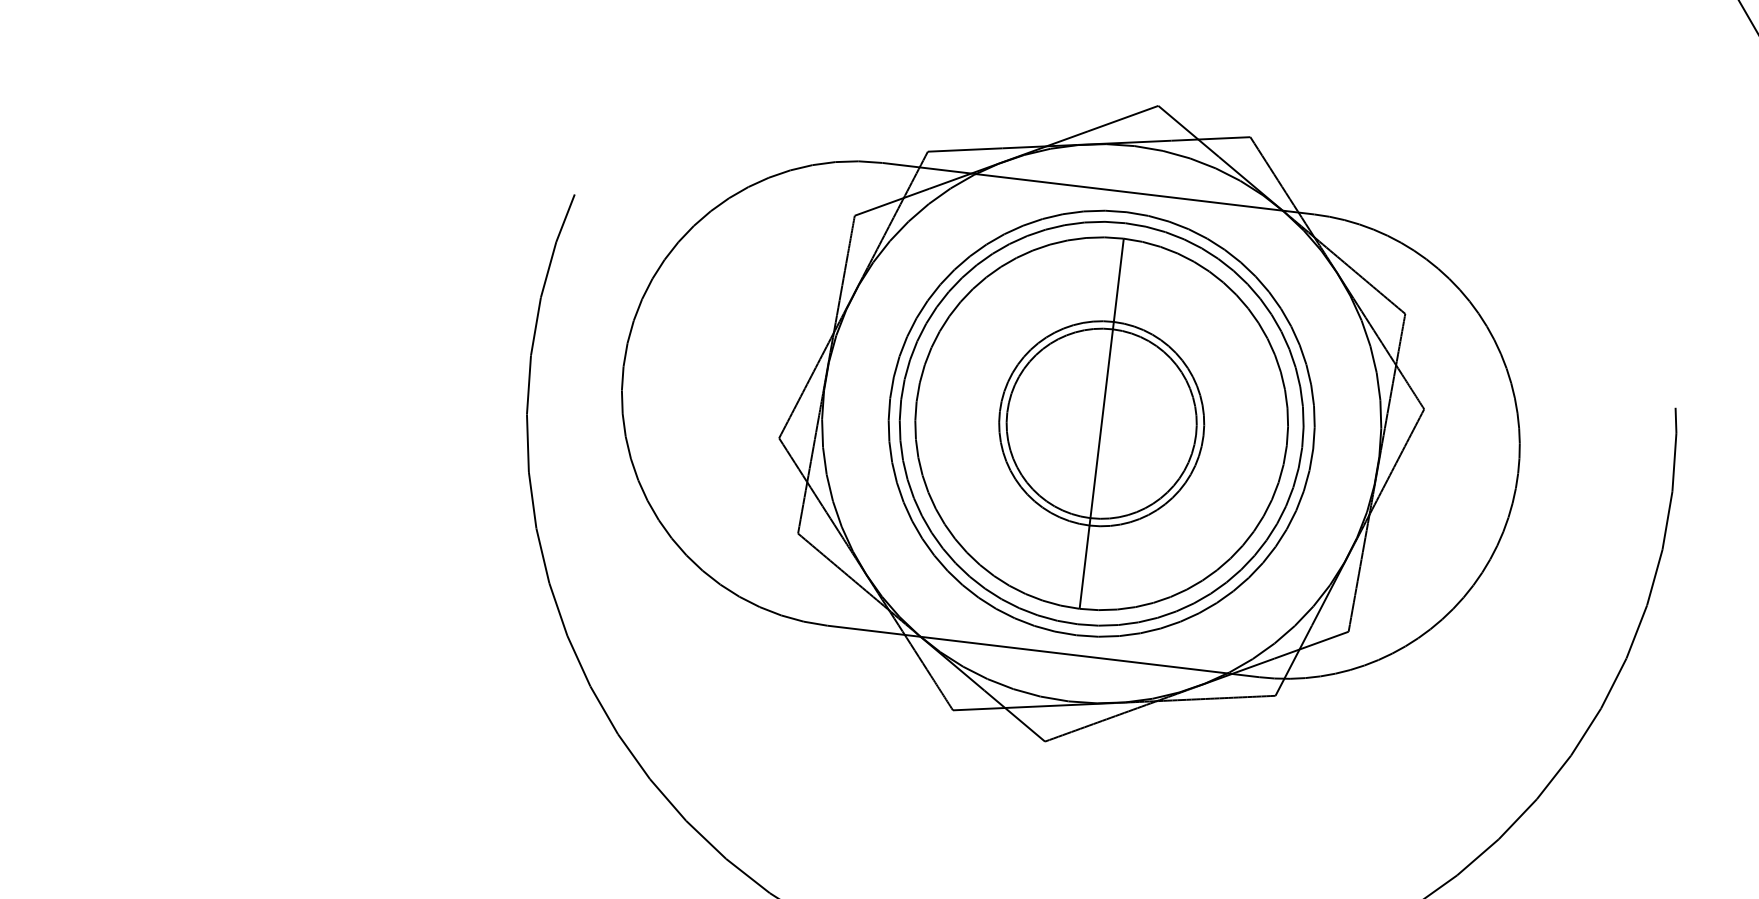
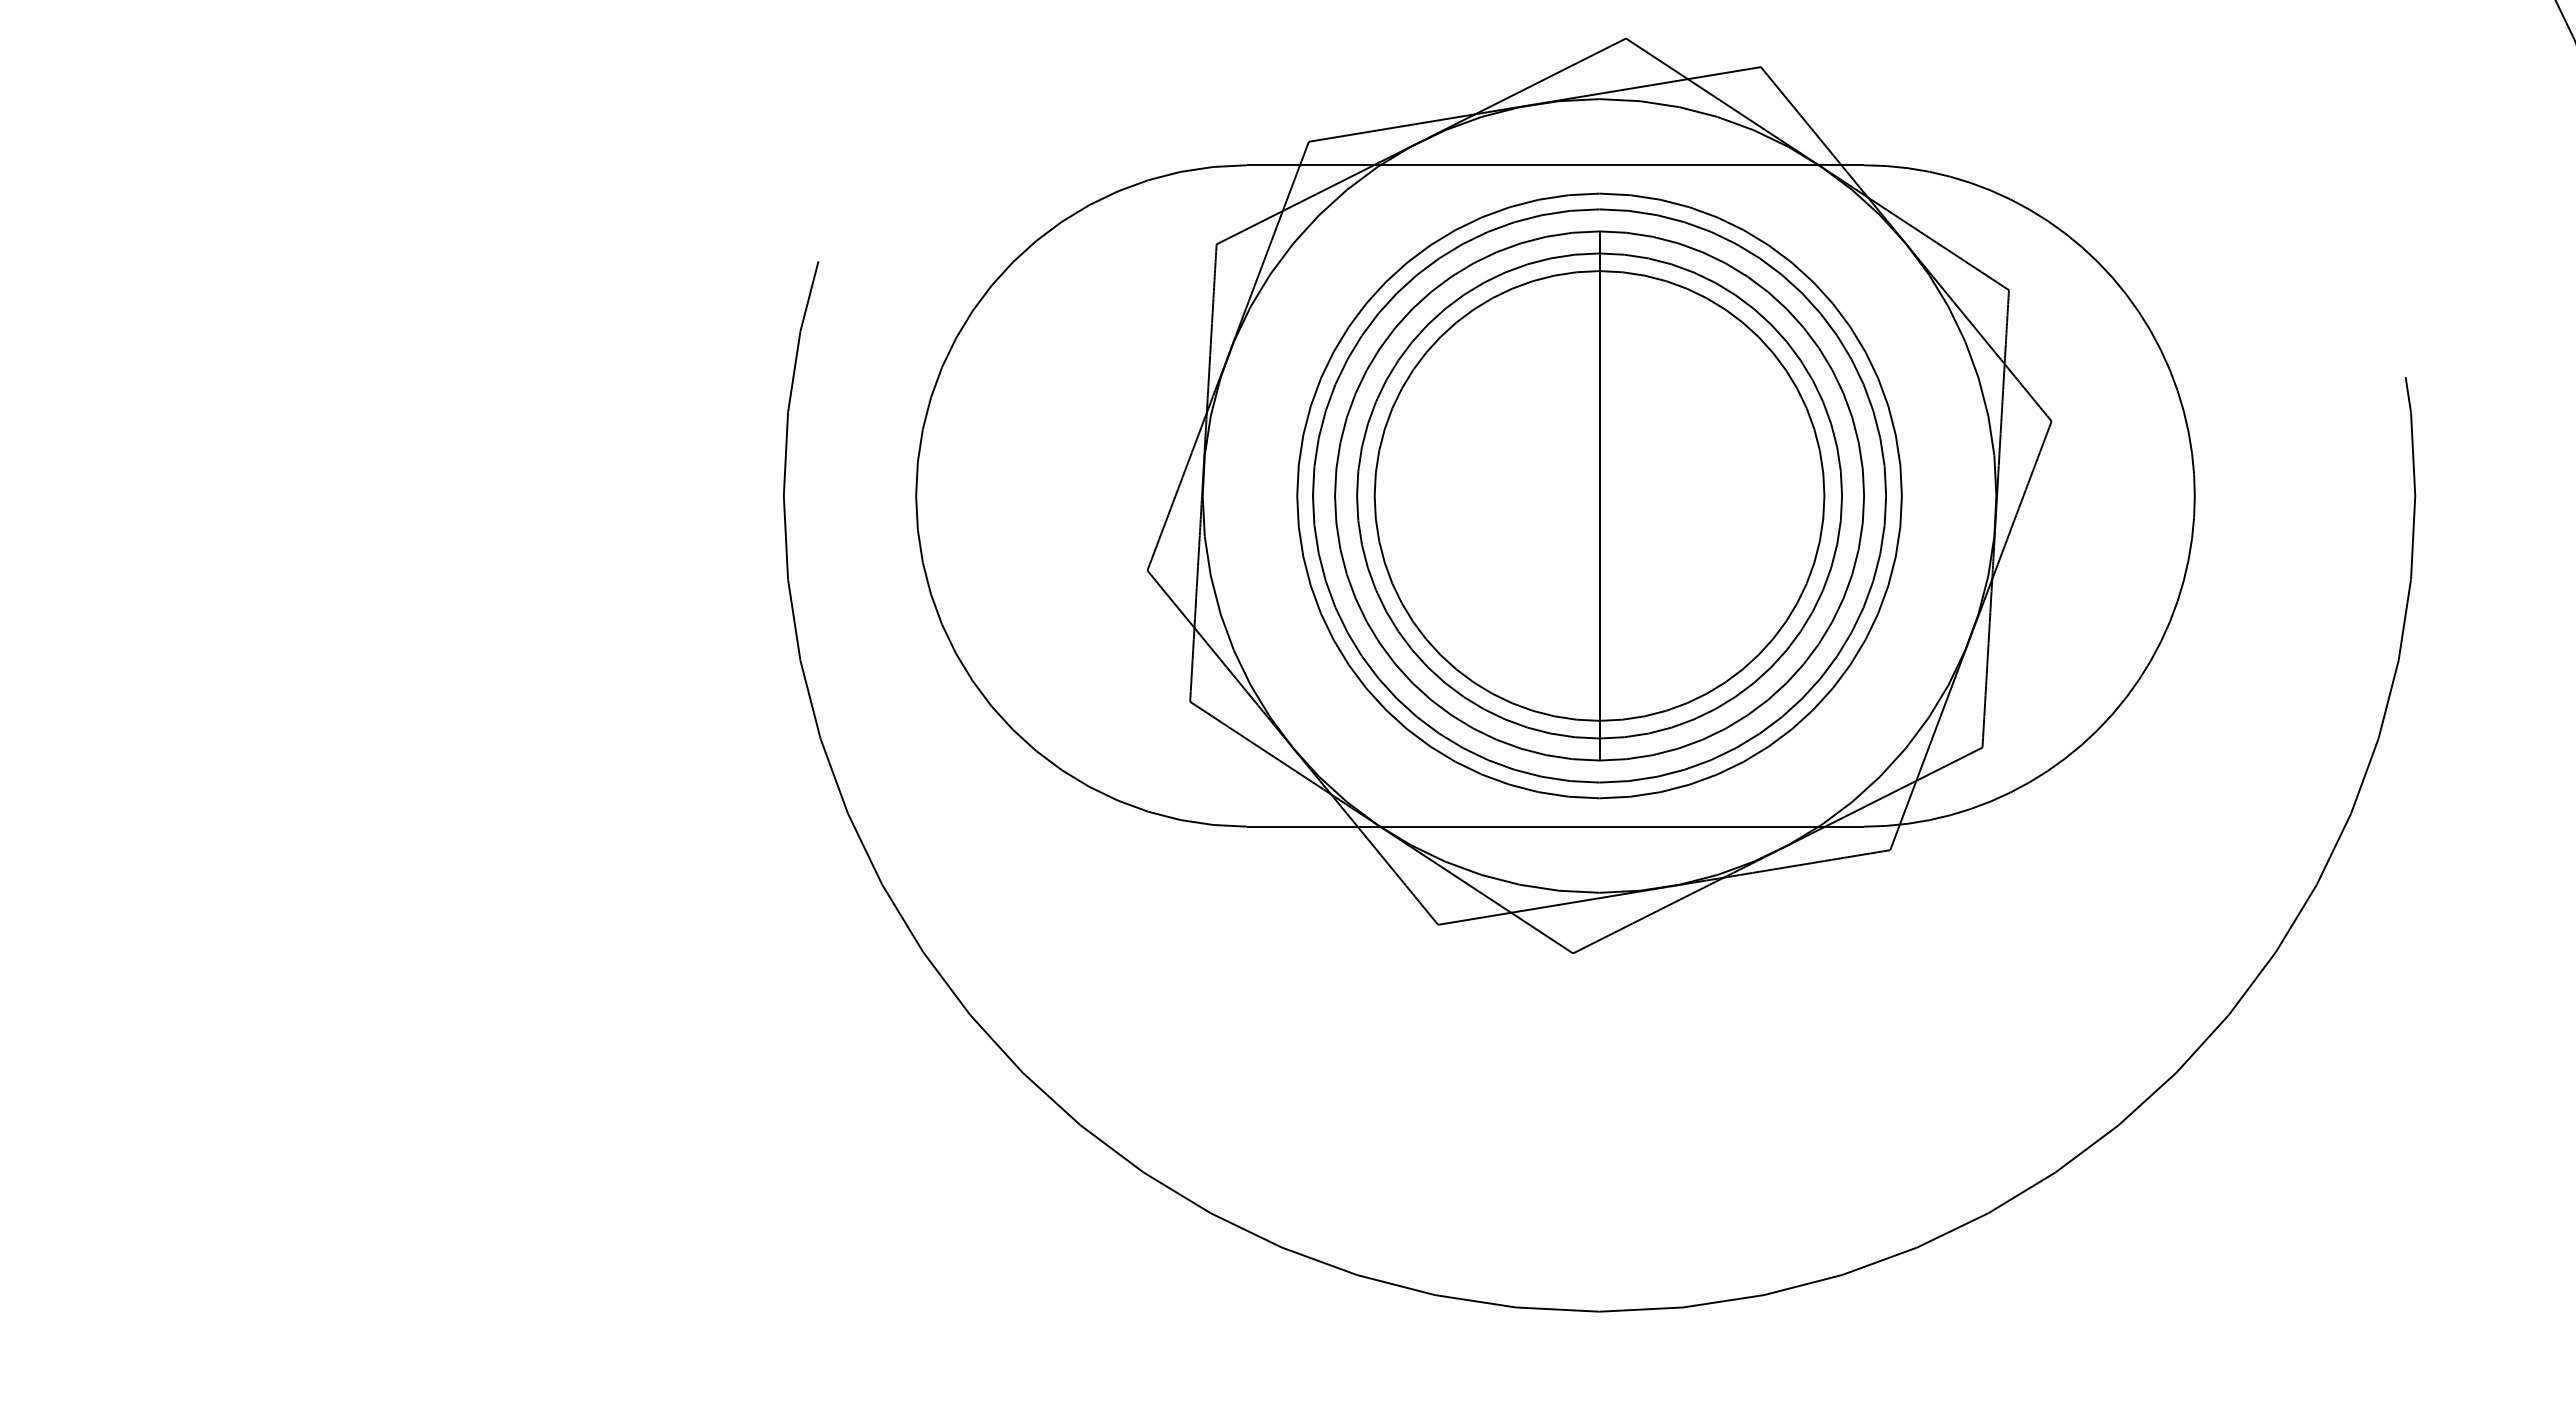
circle: (1101, 423) -> (1599, 495), size x1.67
circle: (1101, 423) -> (1599, 495), size x1.67

